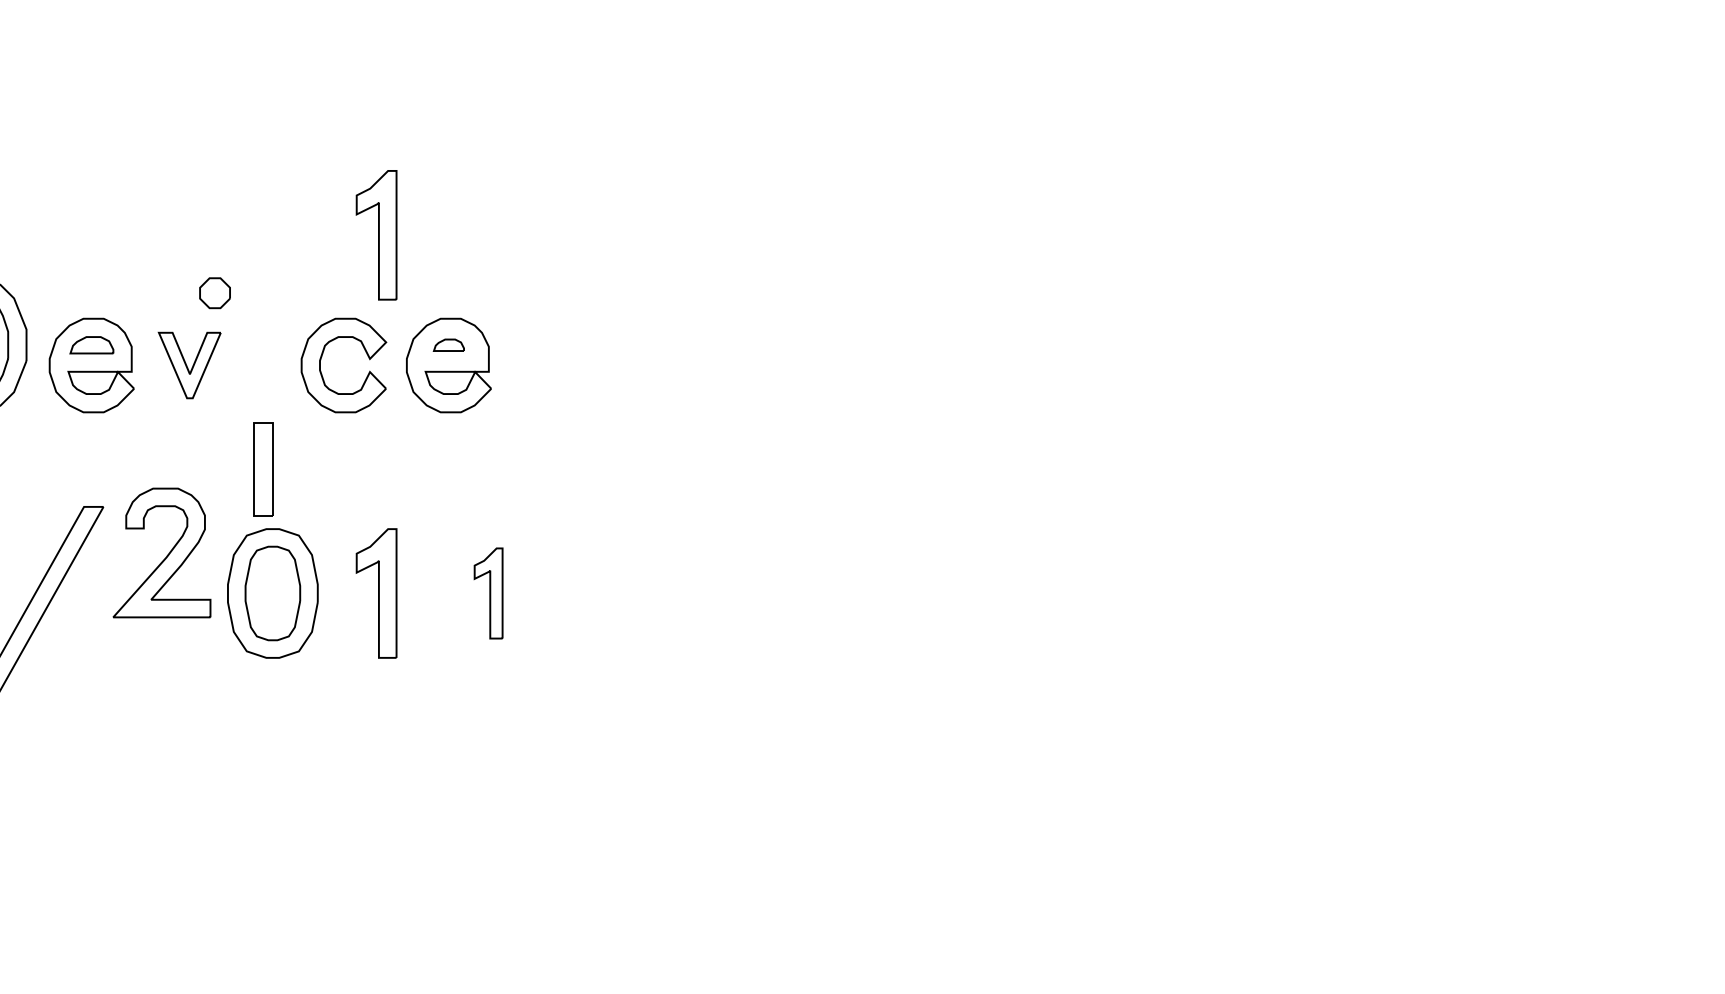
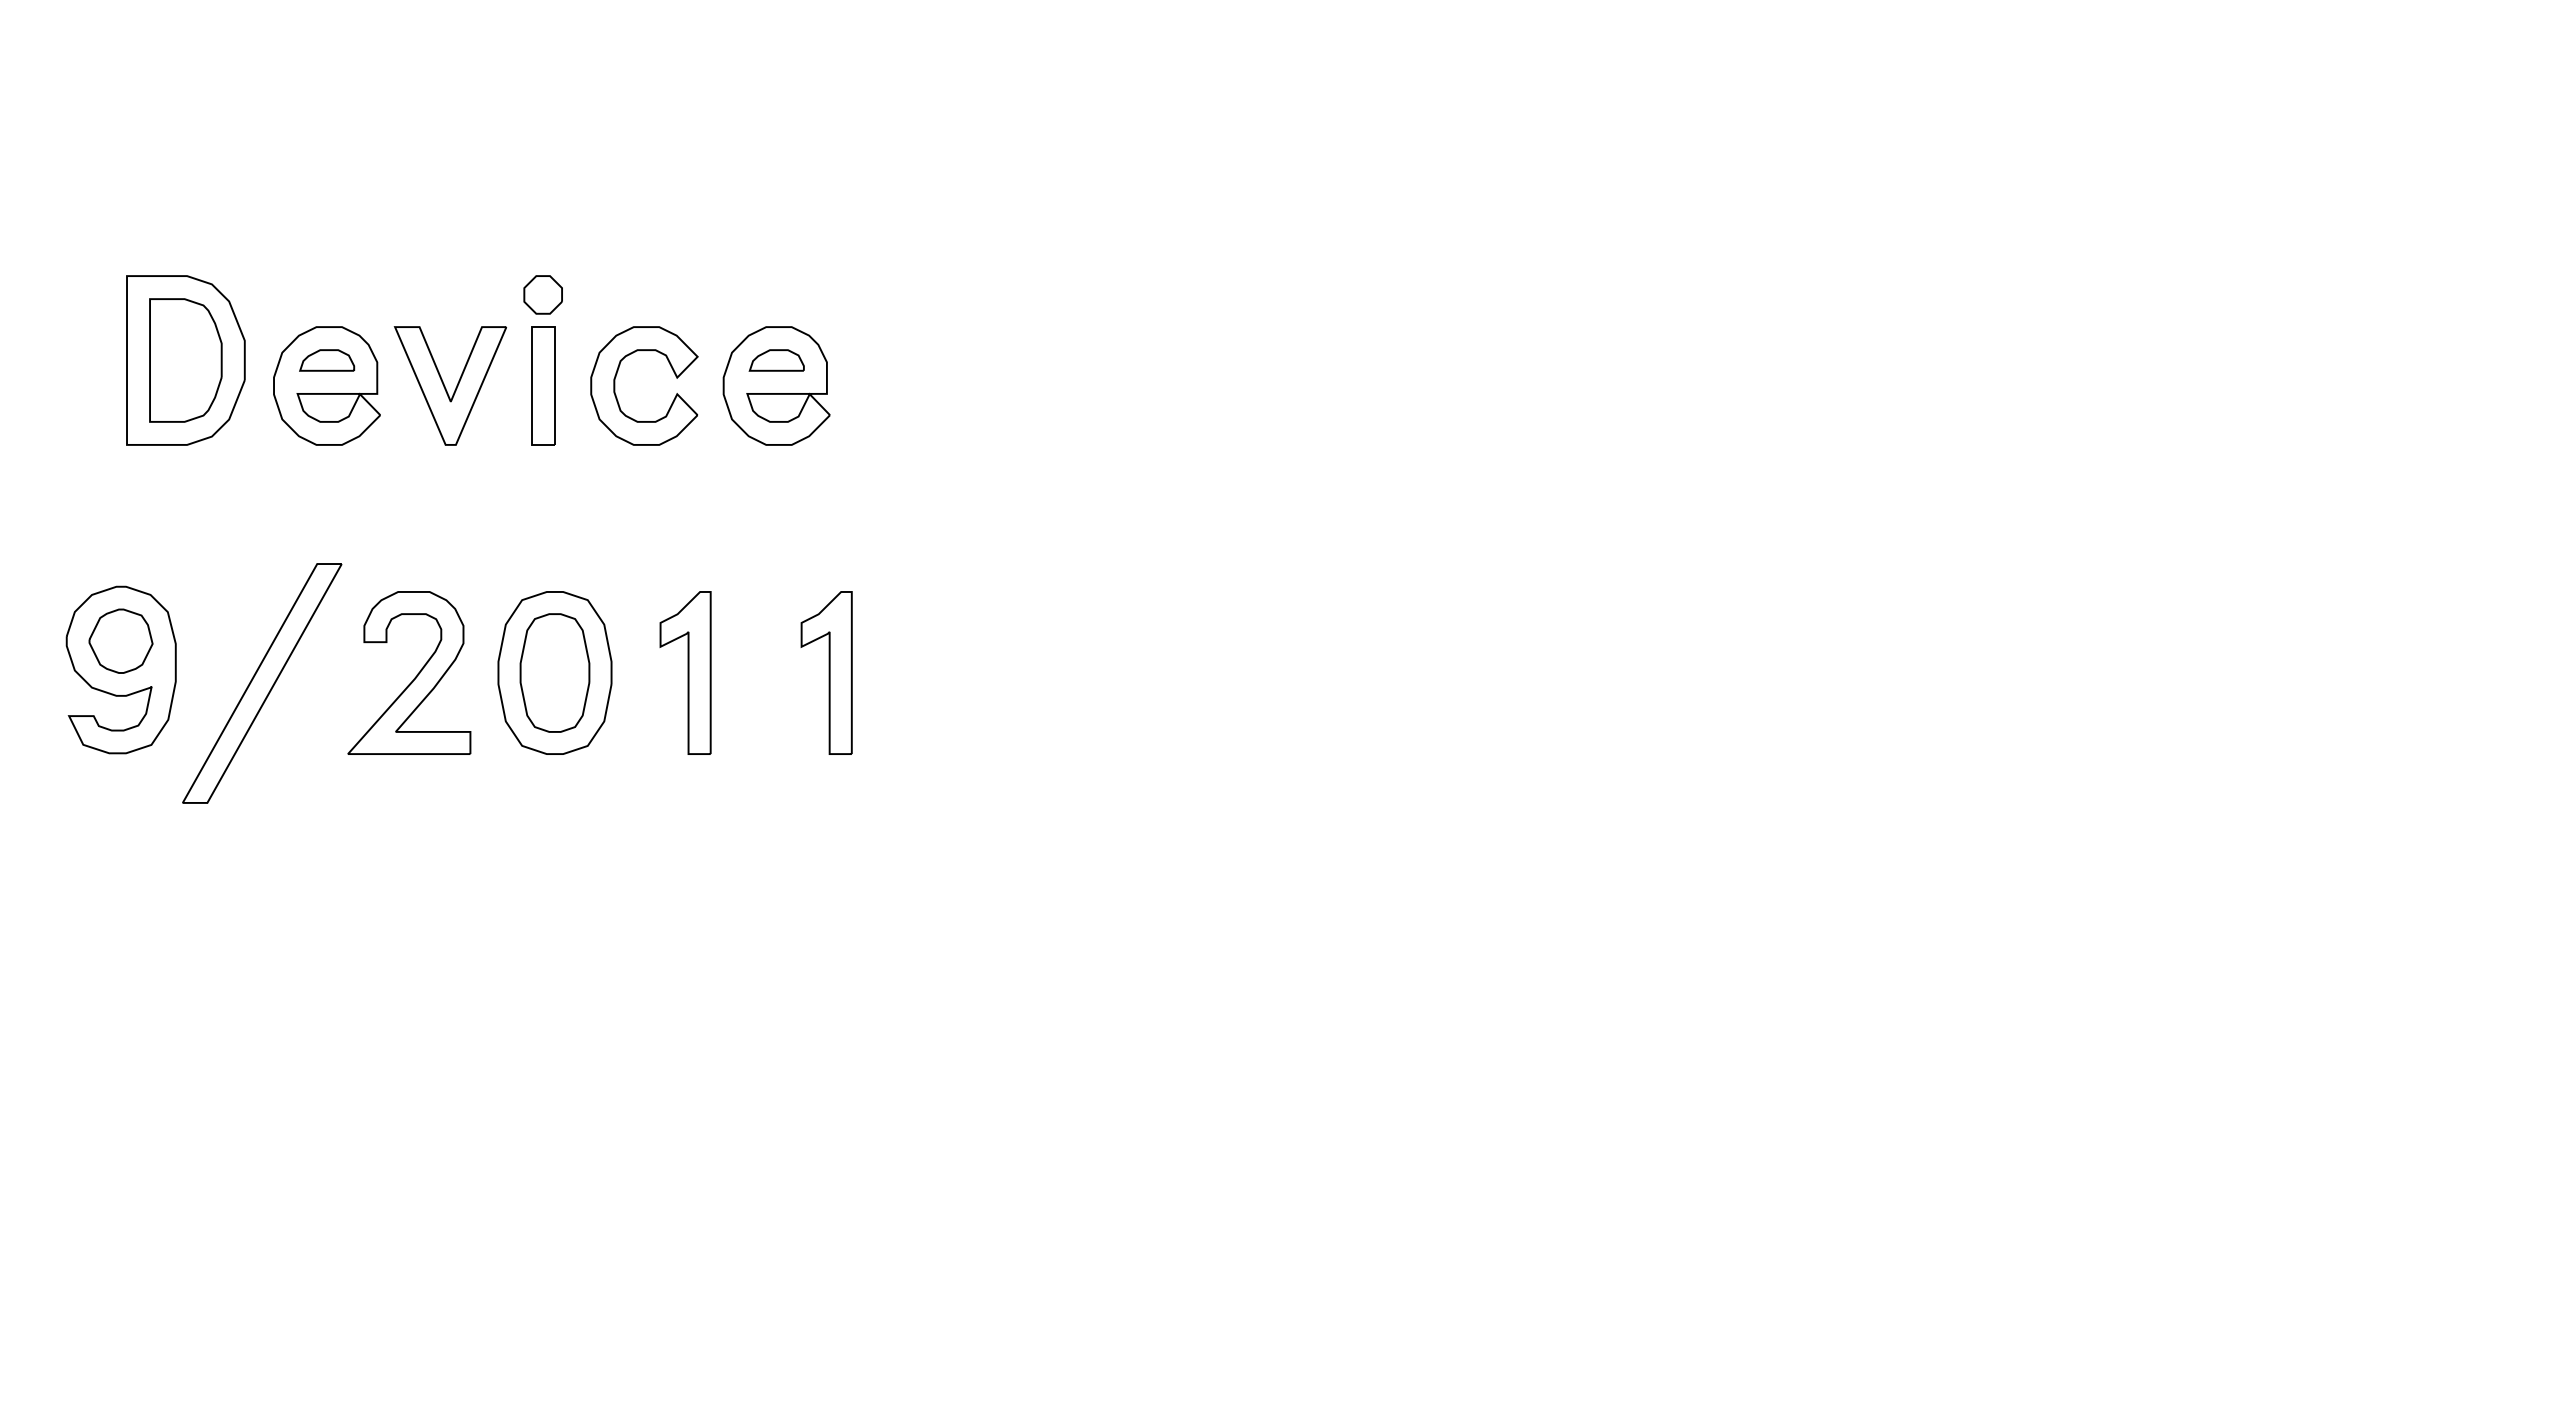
part: (376, 234) -> (685, 221), removed
part: (214, 292) -> (542, 294), moved
part: (448, 345) -> (776, 360), size x1.43
part: (189, 365) -> (449, 385), size x1.43
part: (263, 469) -> (543, 385), moved
part: (166, 556) -> (414, 677), moved
part: (488, 593) -> (826, 672), size x1.43

